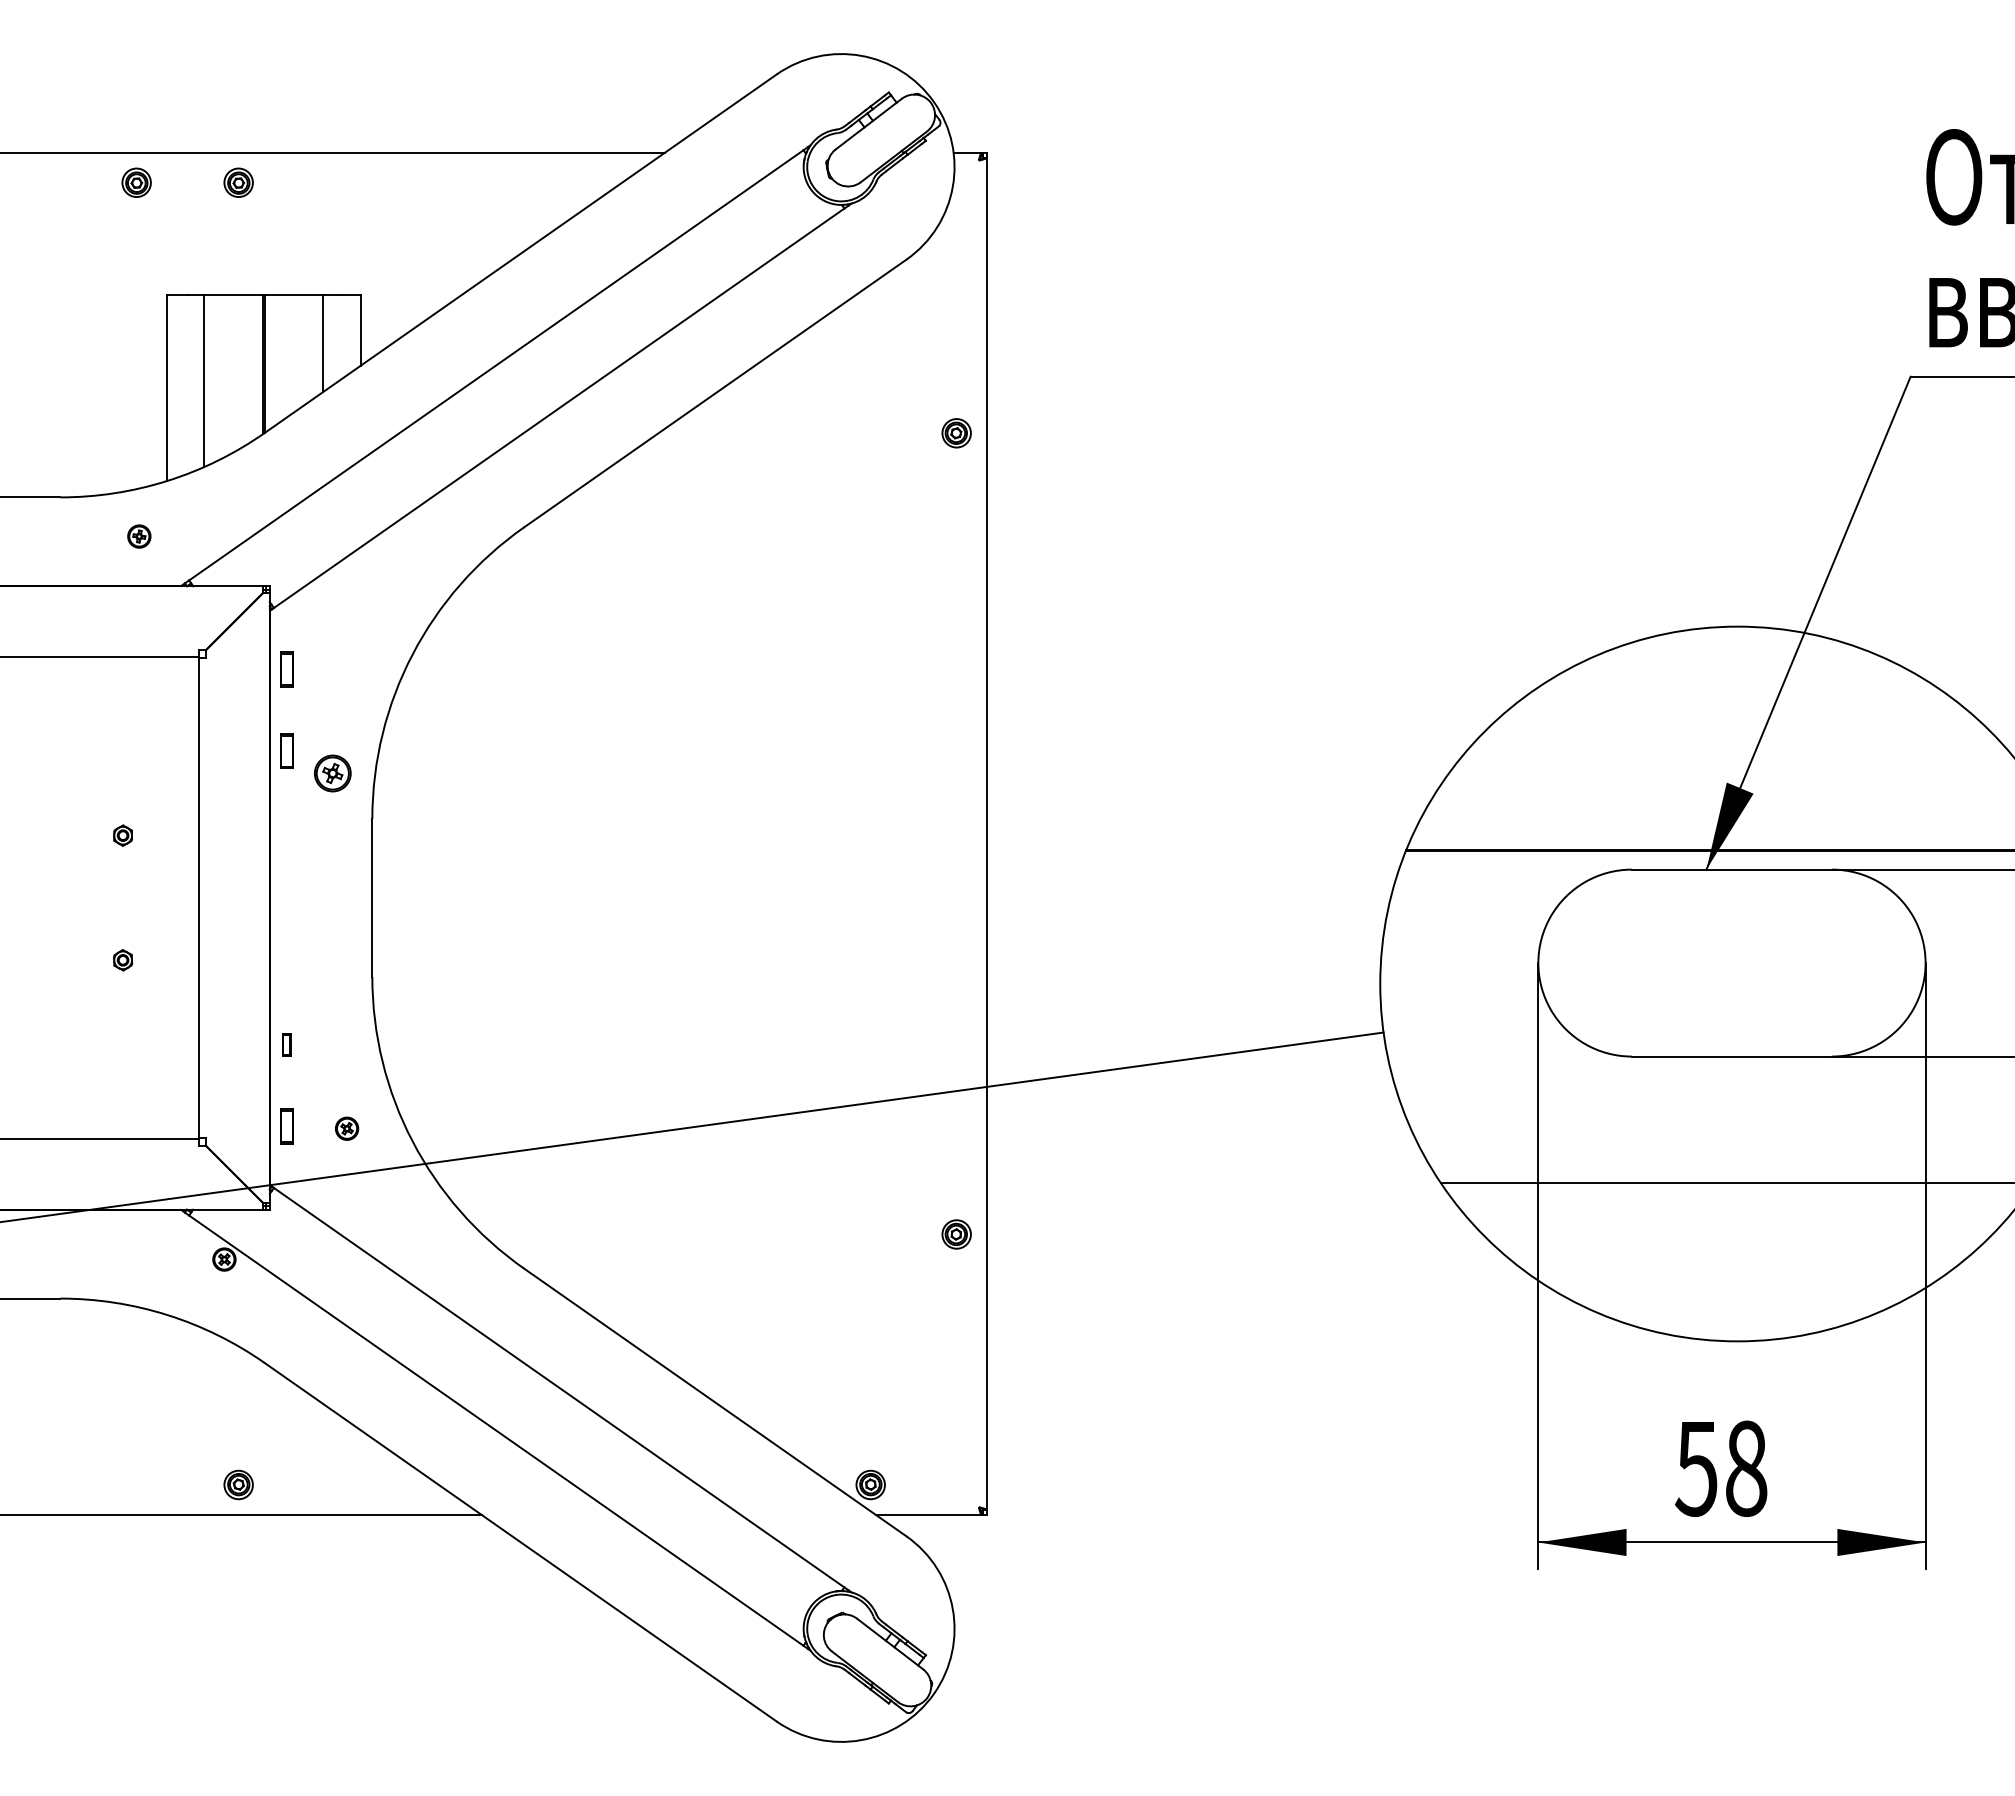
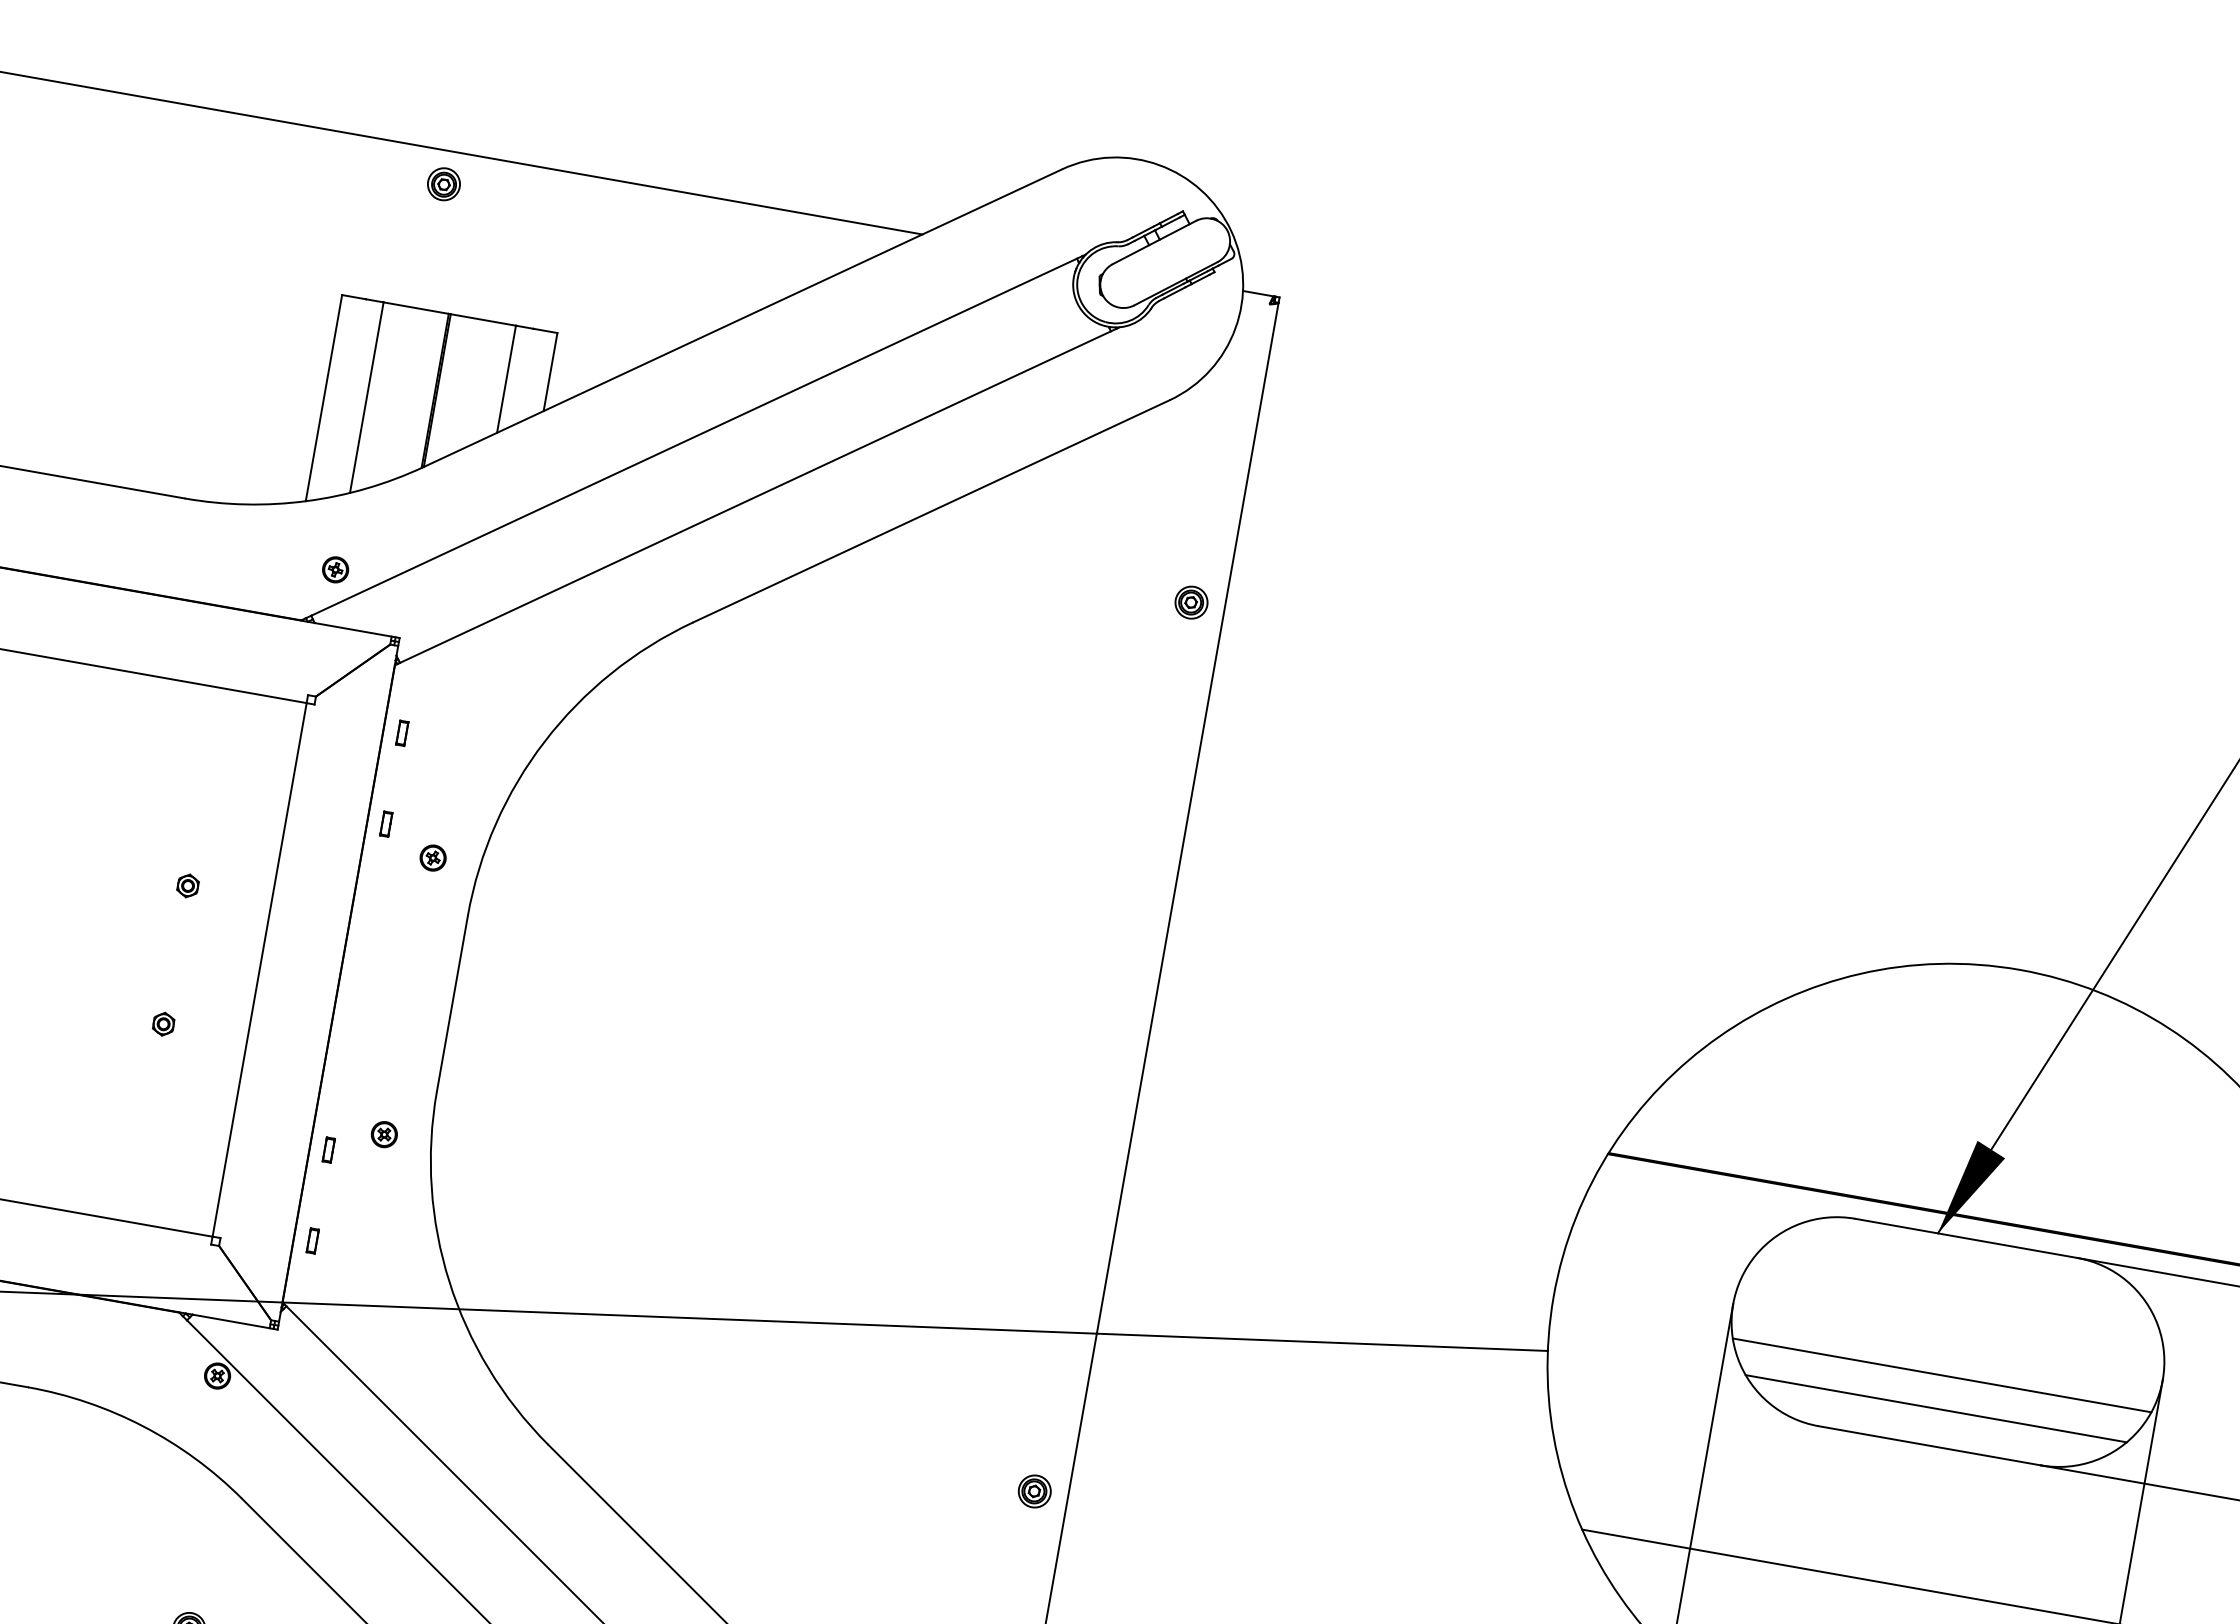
part: (136, 182) -> (330, 163), removed
part: (139, 536) -> (335, 569), moved
part: (286, 668) -> (402, 732), size x0.62
part: (286, 750) -> (385, 823), size x0.62
part: (333, 773) -> (433, 858), size x0.62
line: (1731, 993) -> (1941, 1375), added
line: (1731, 1023) -> (1935, 1408), added
part: (286, 1126) -> (312, 1240), size x0.62
part: (347, 1128) -> (384, 1134), moved

